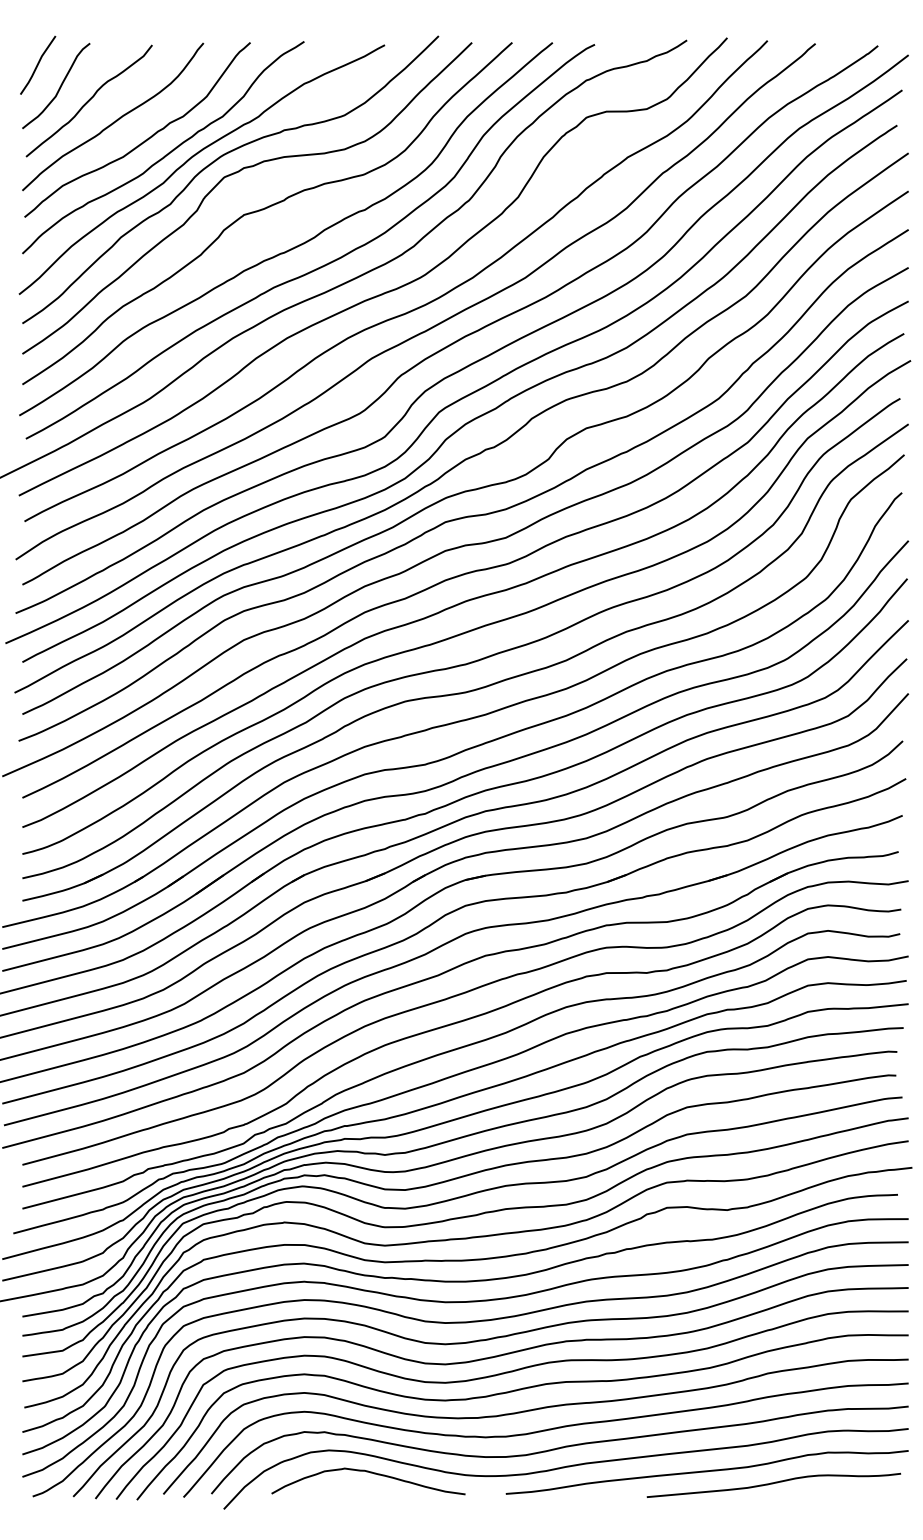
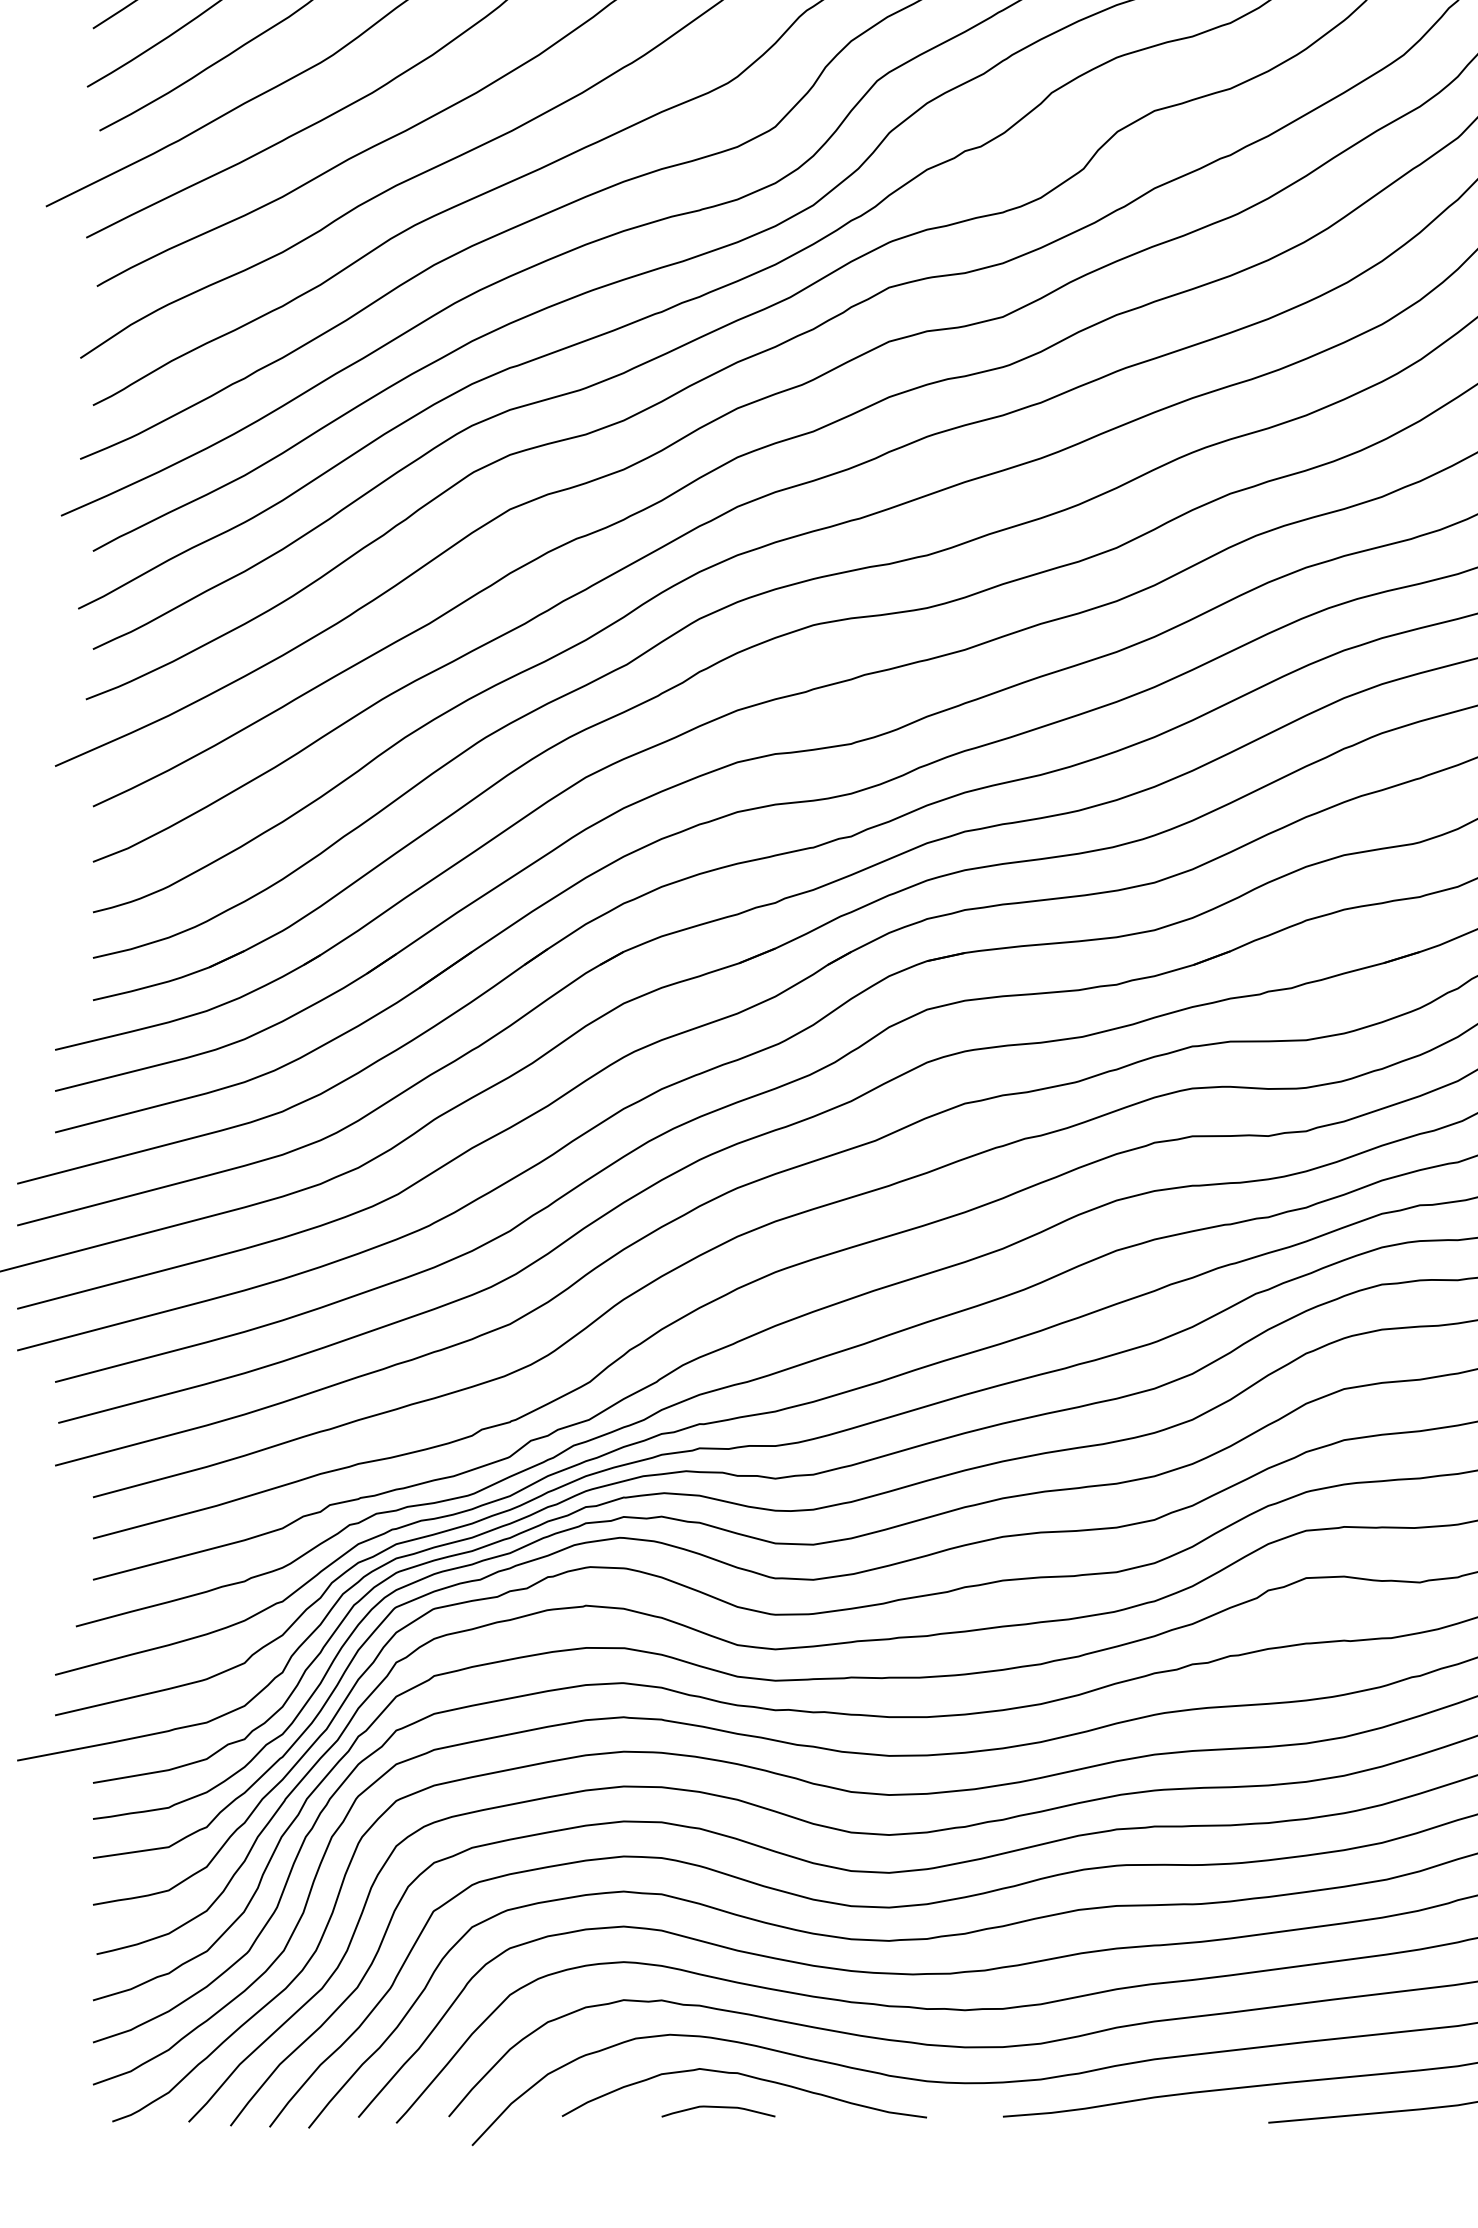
curve: (354, 1489) -> (718, 2108), added

